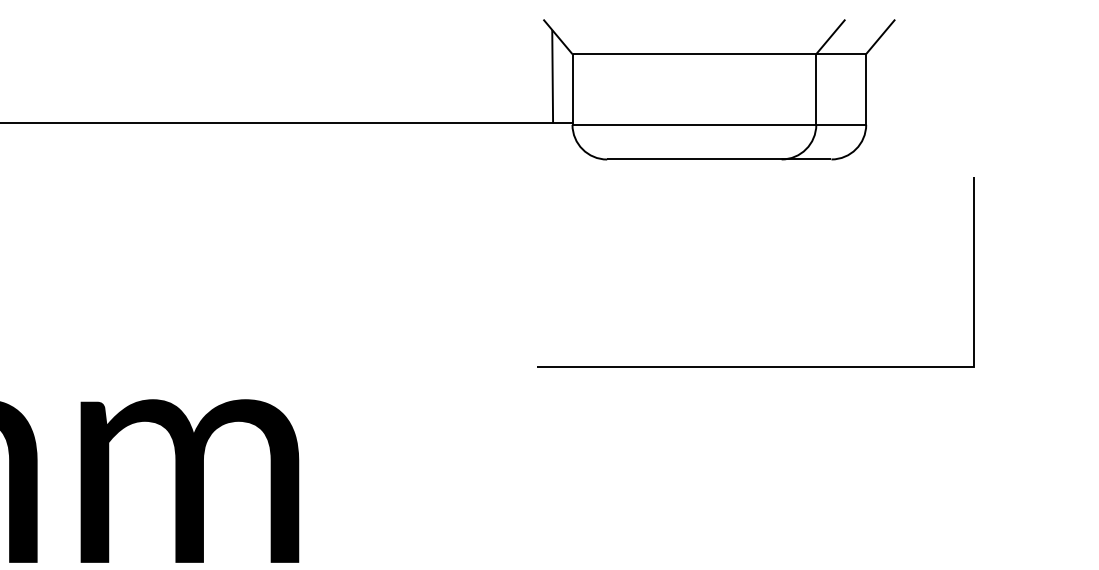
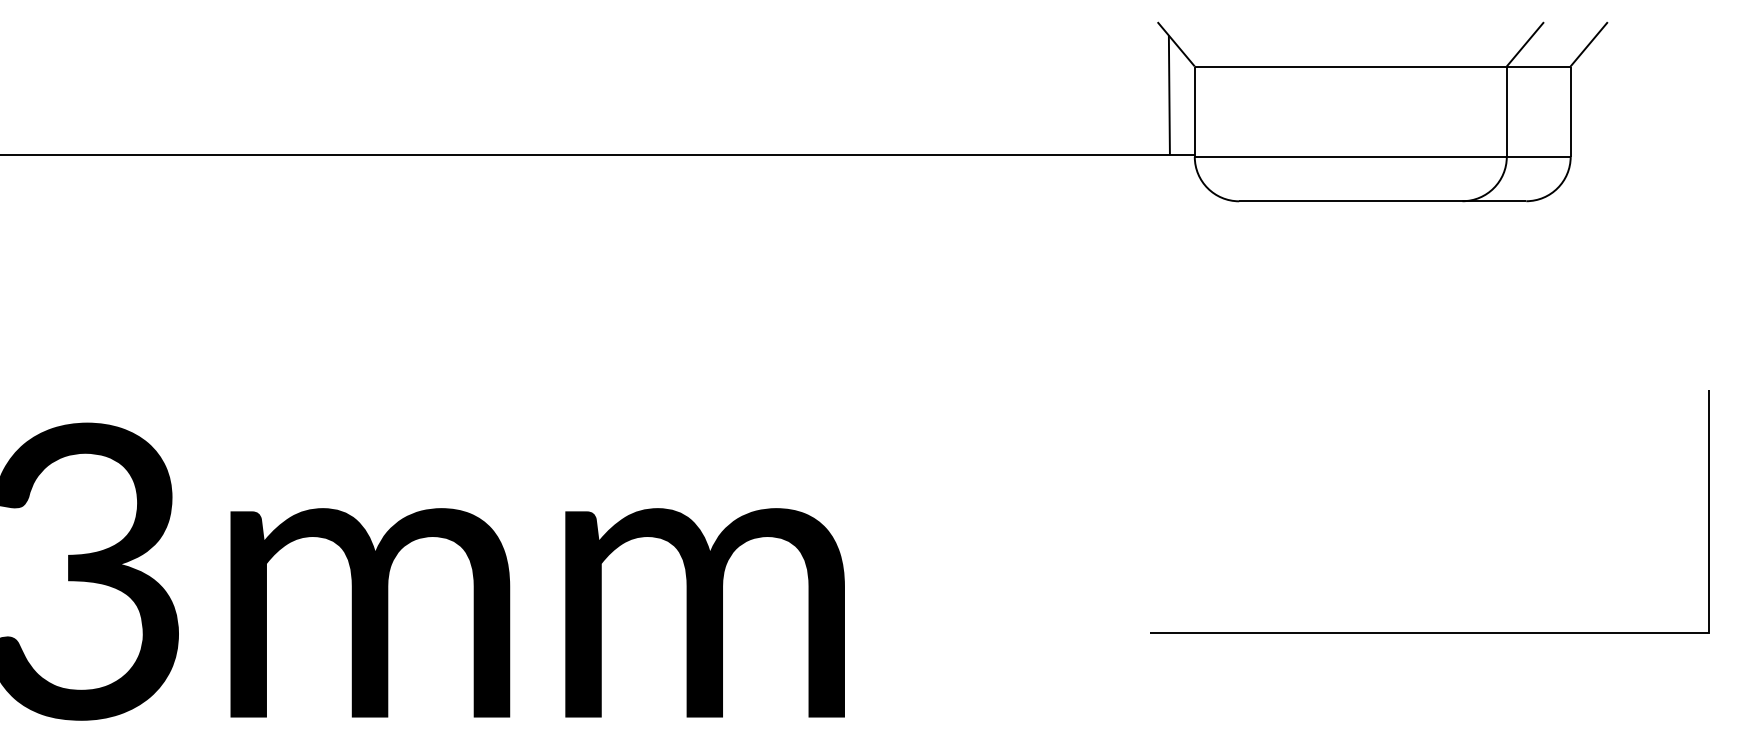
line: (755, 366) -> (1429, 632), moved

